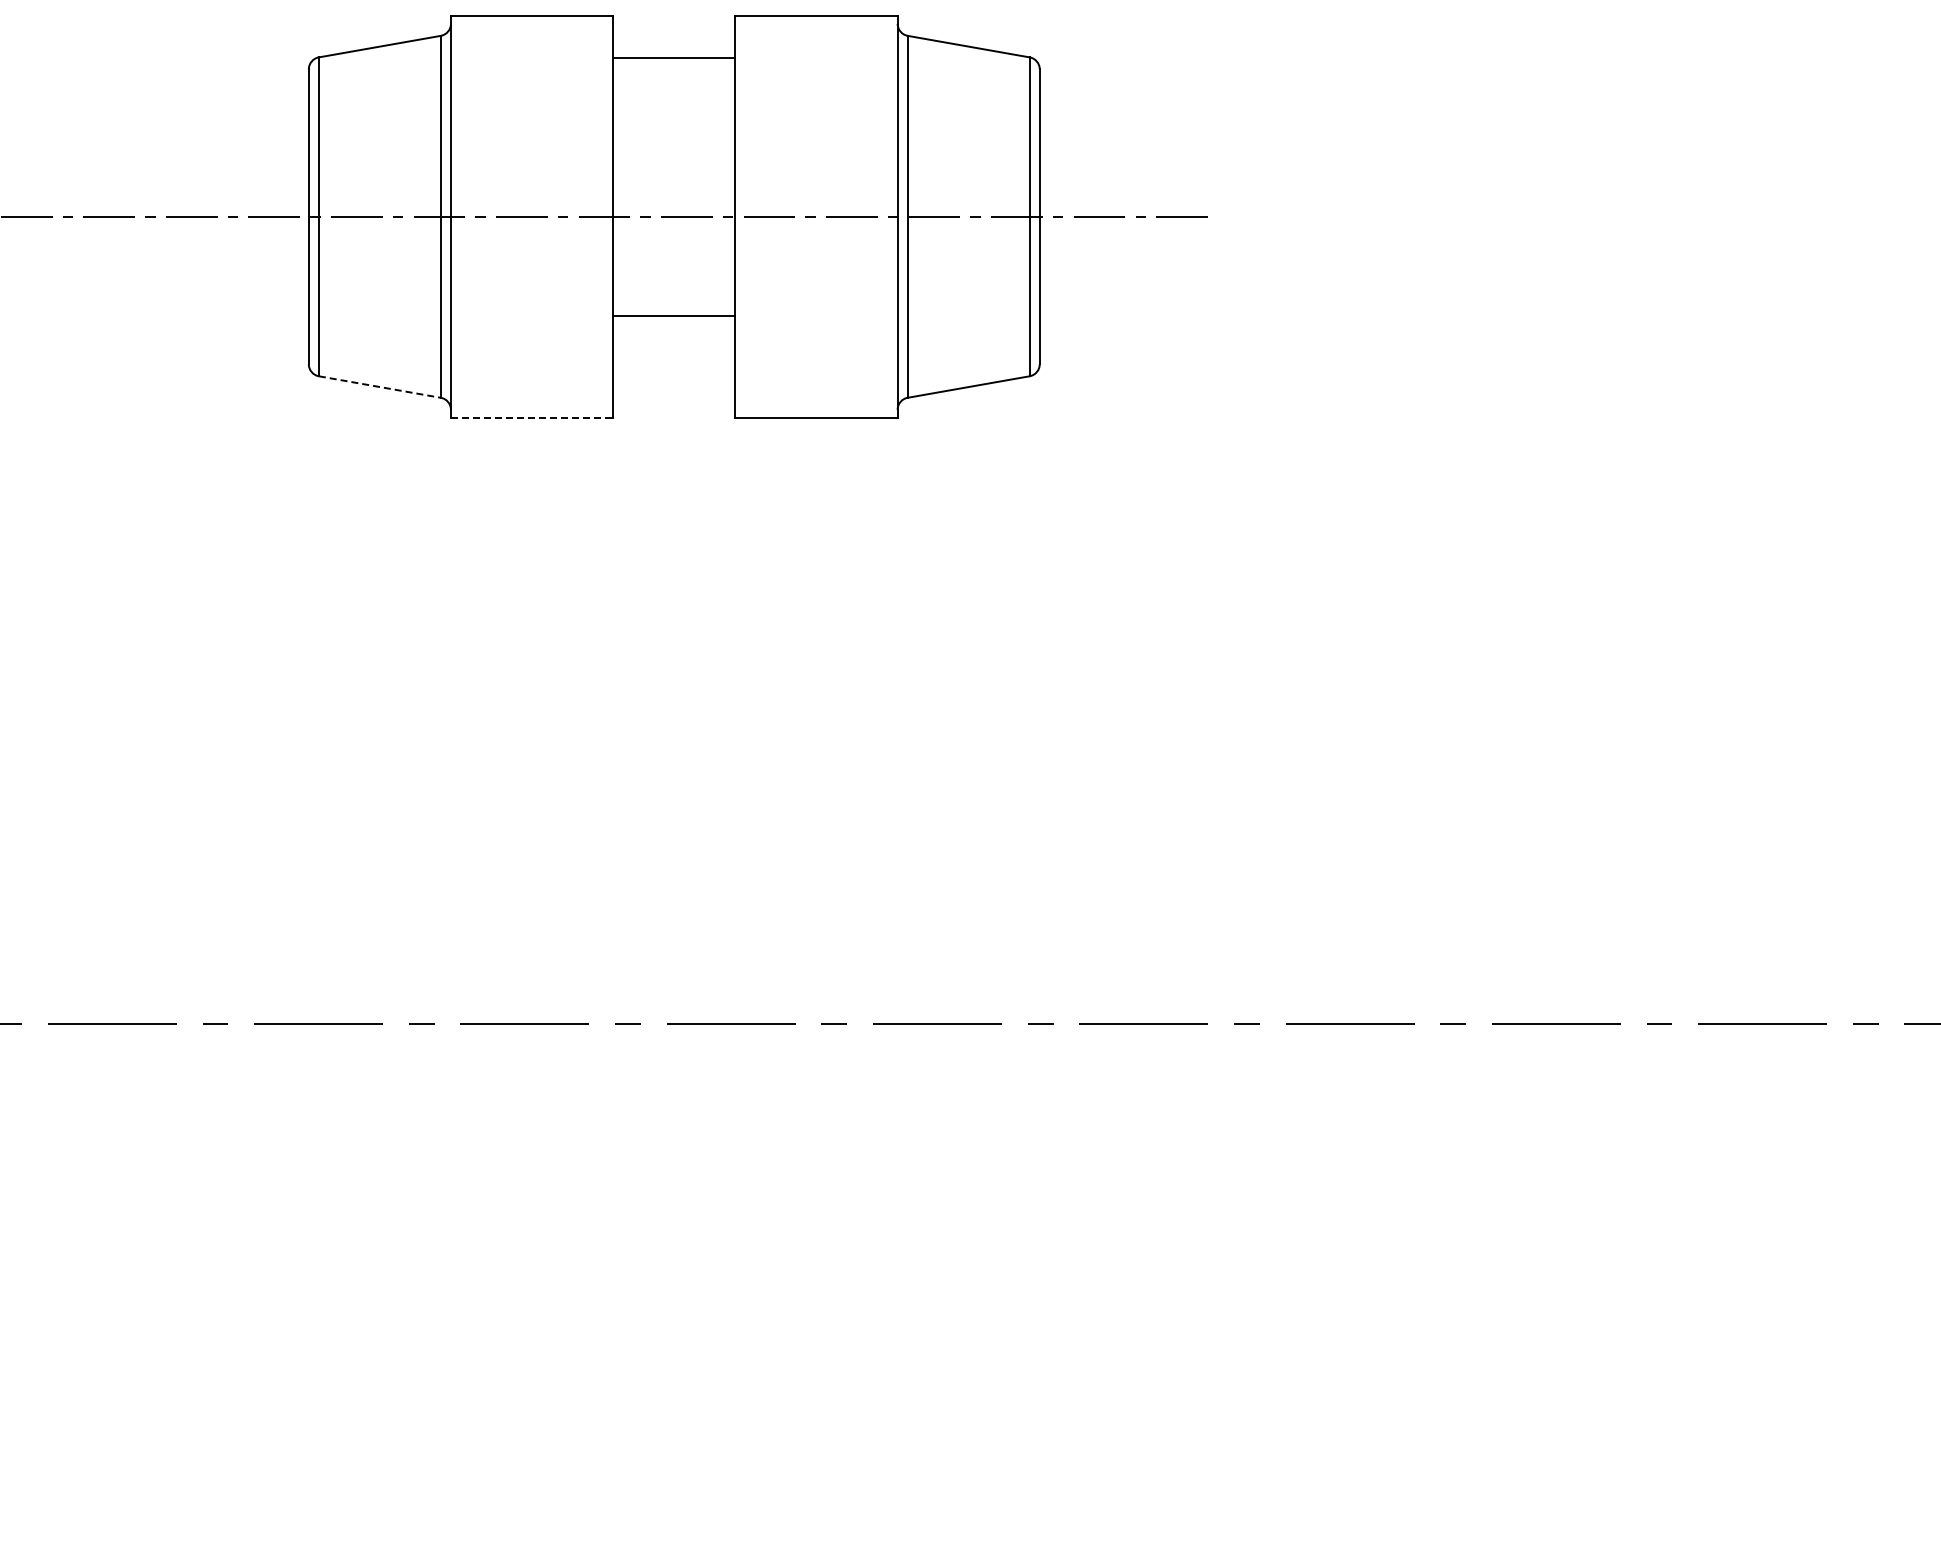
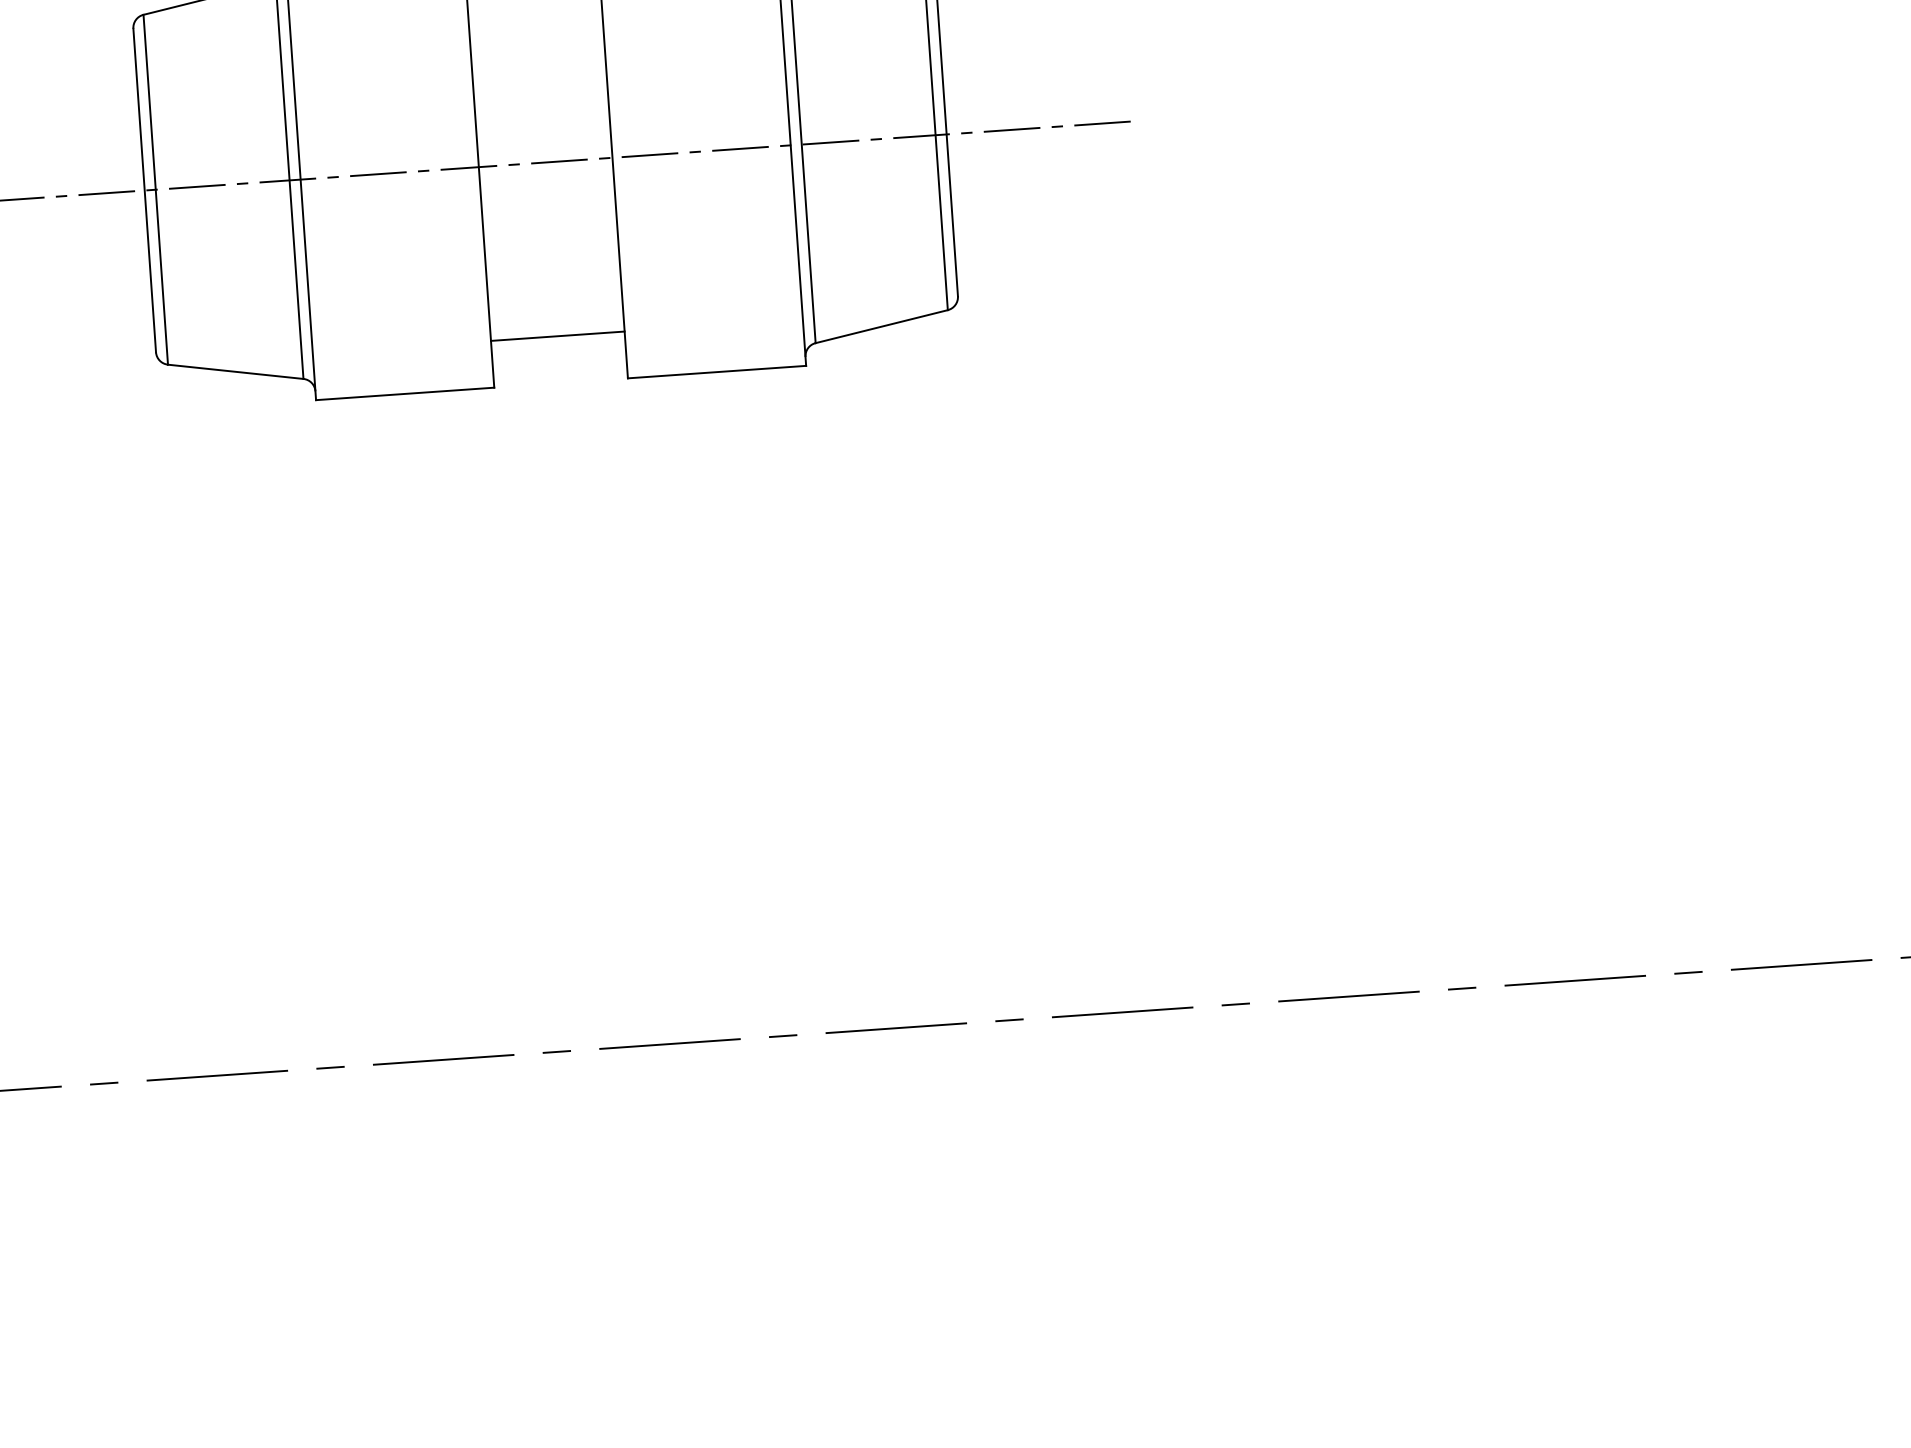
line: (674, 316) -> (558, 336), moved
line: (379, 387) -> (235, 372), dashed -> solid
line: (532, 417) -> (405, 393), dashed -> solid

